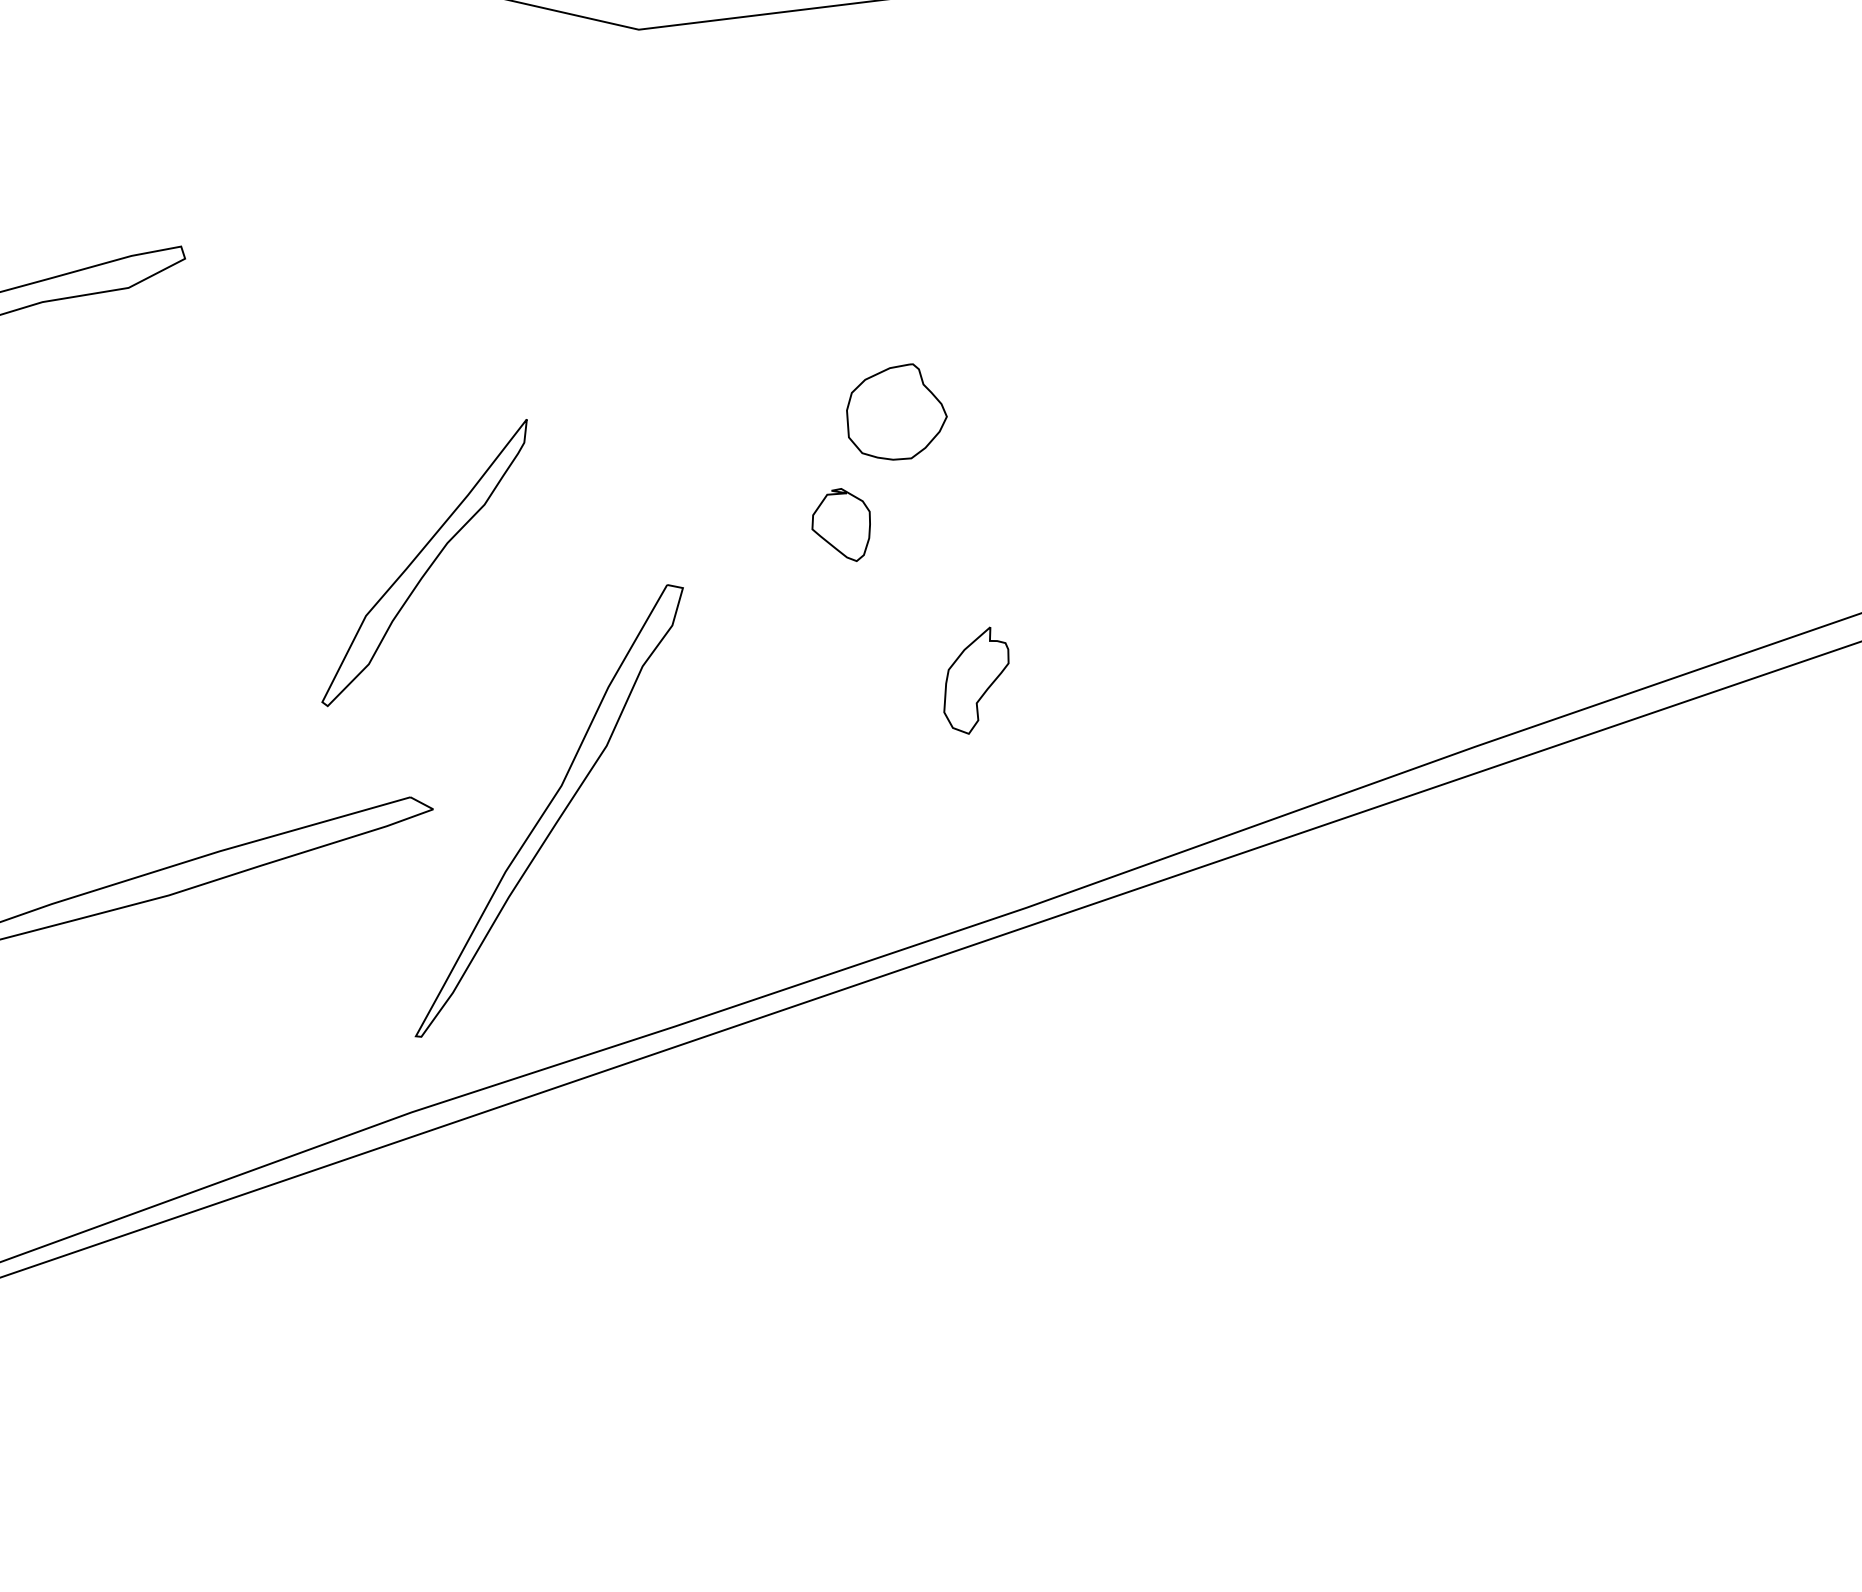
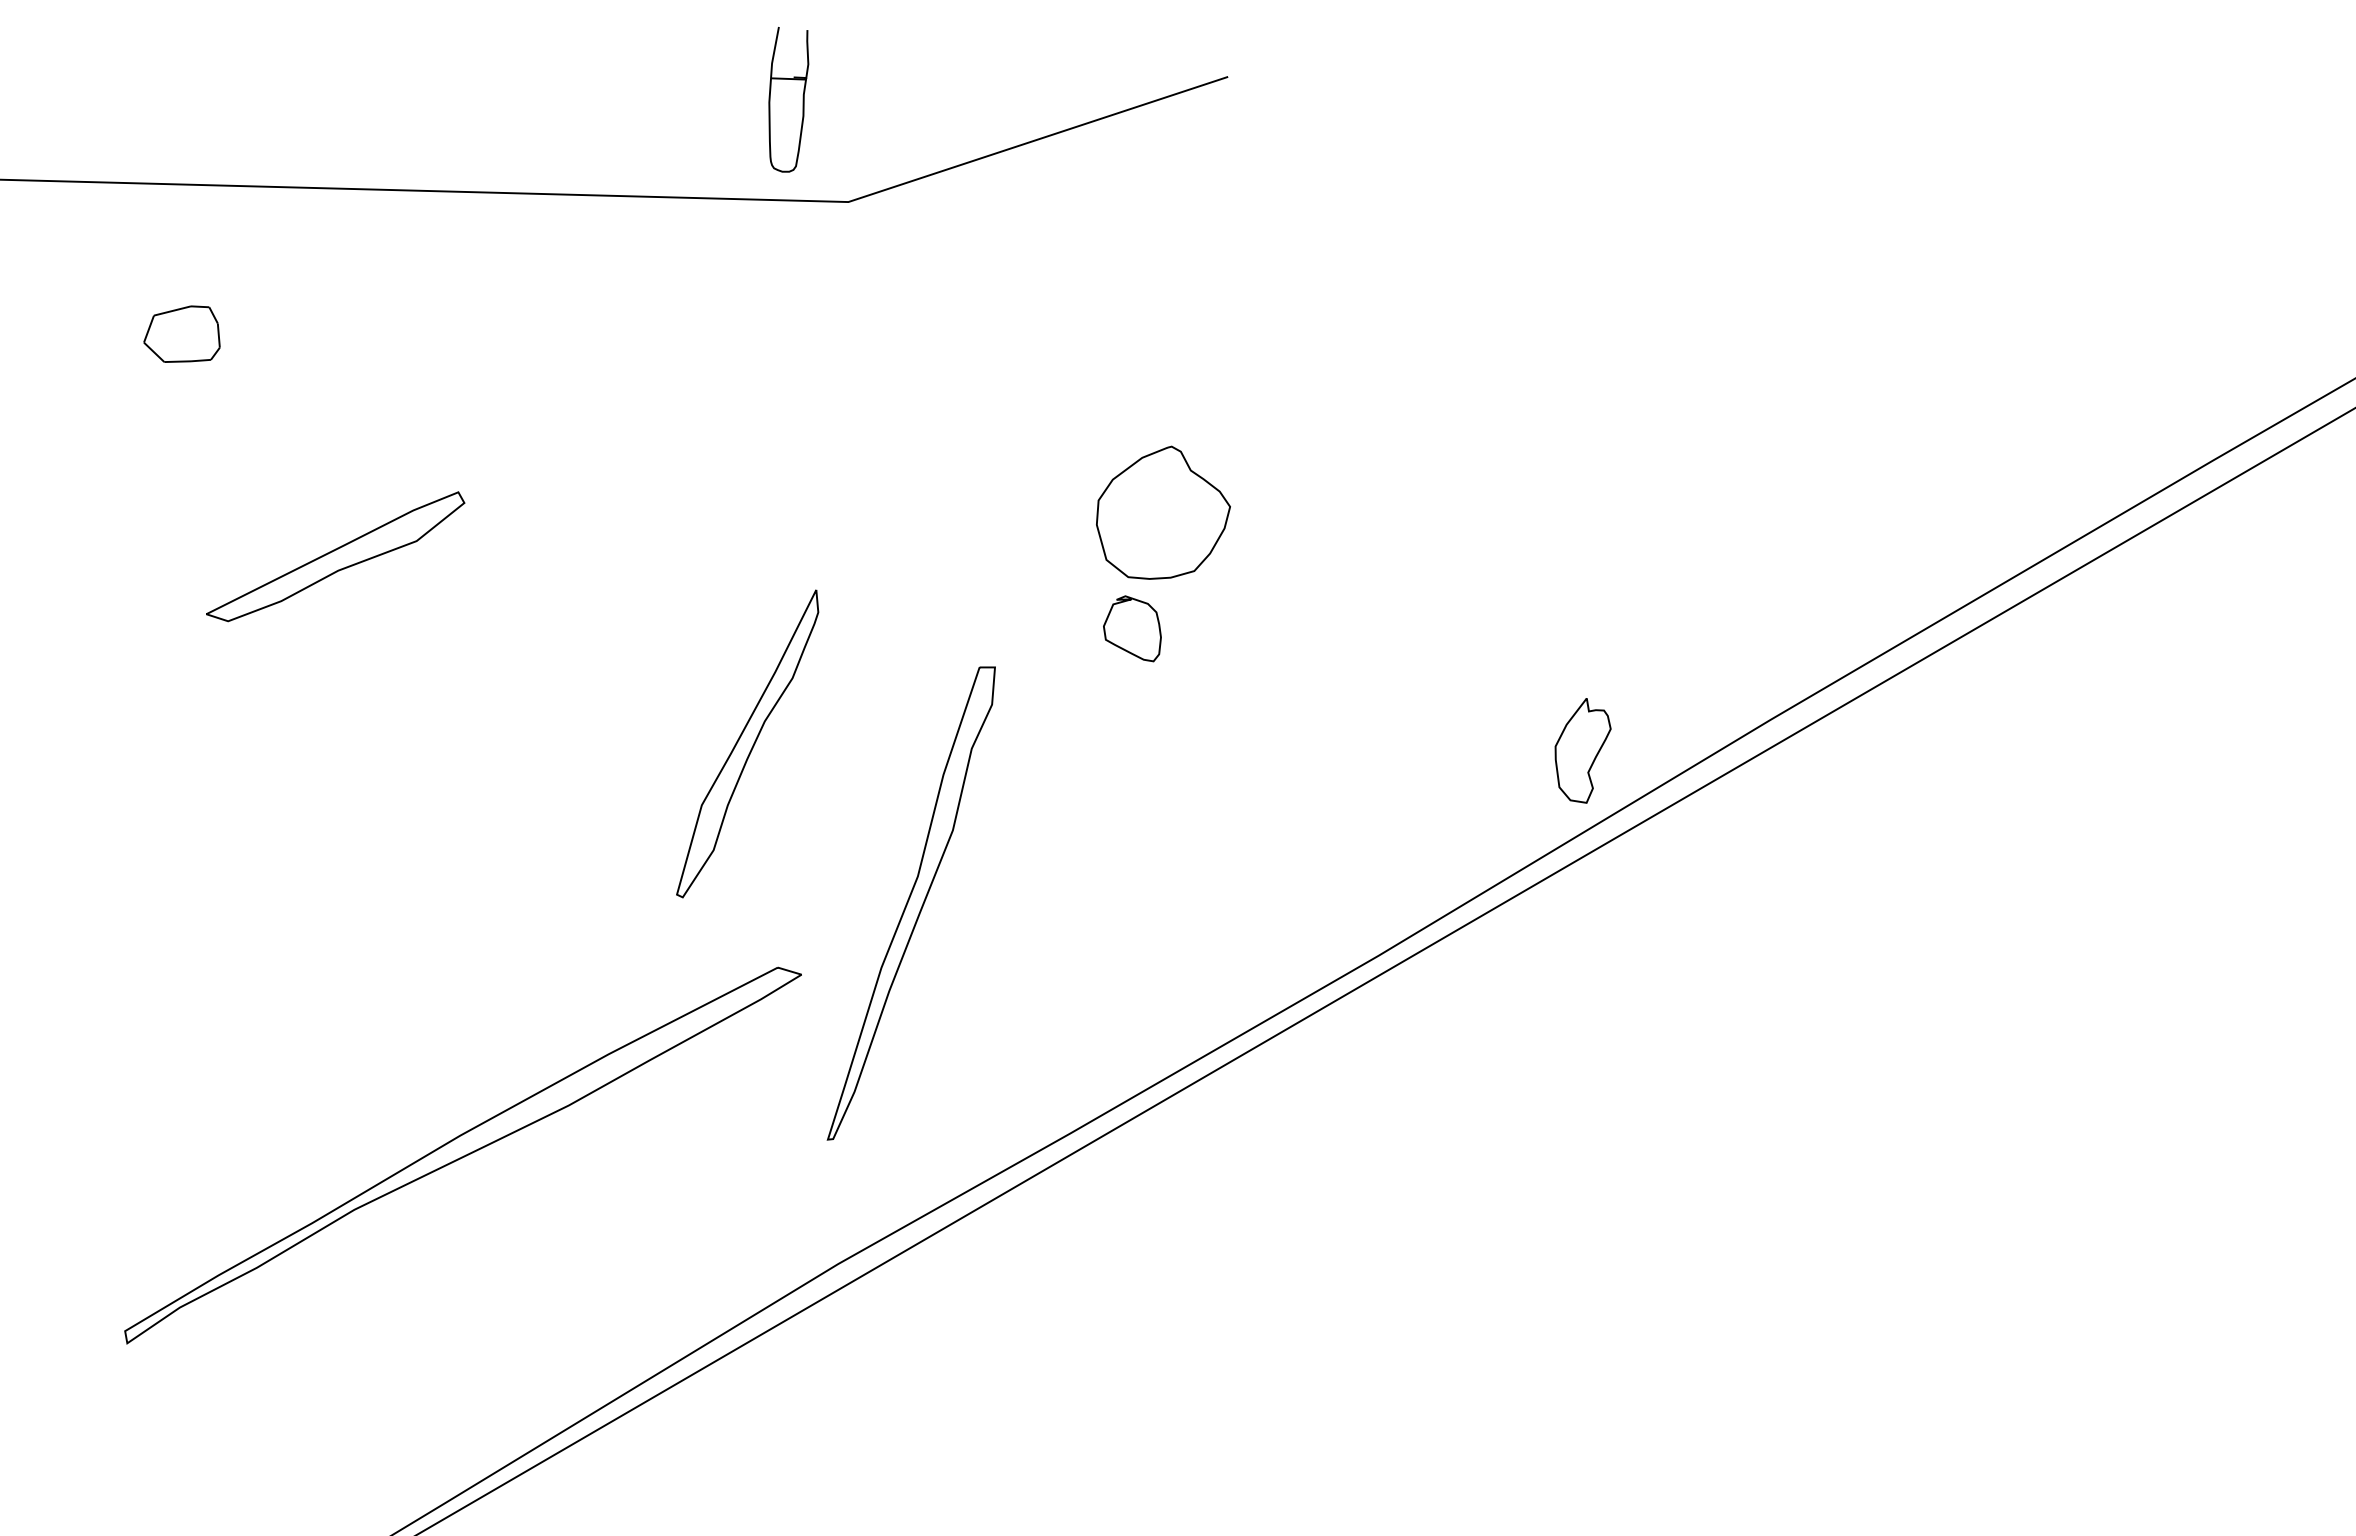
part: (897, 411) -> (1163, 512), size x1.4
part: (975, 679) -> (1582, 750), moved
part: (548, 811) -> (910, 903), moved

